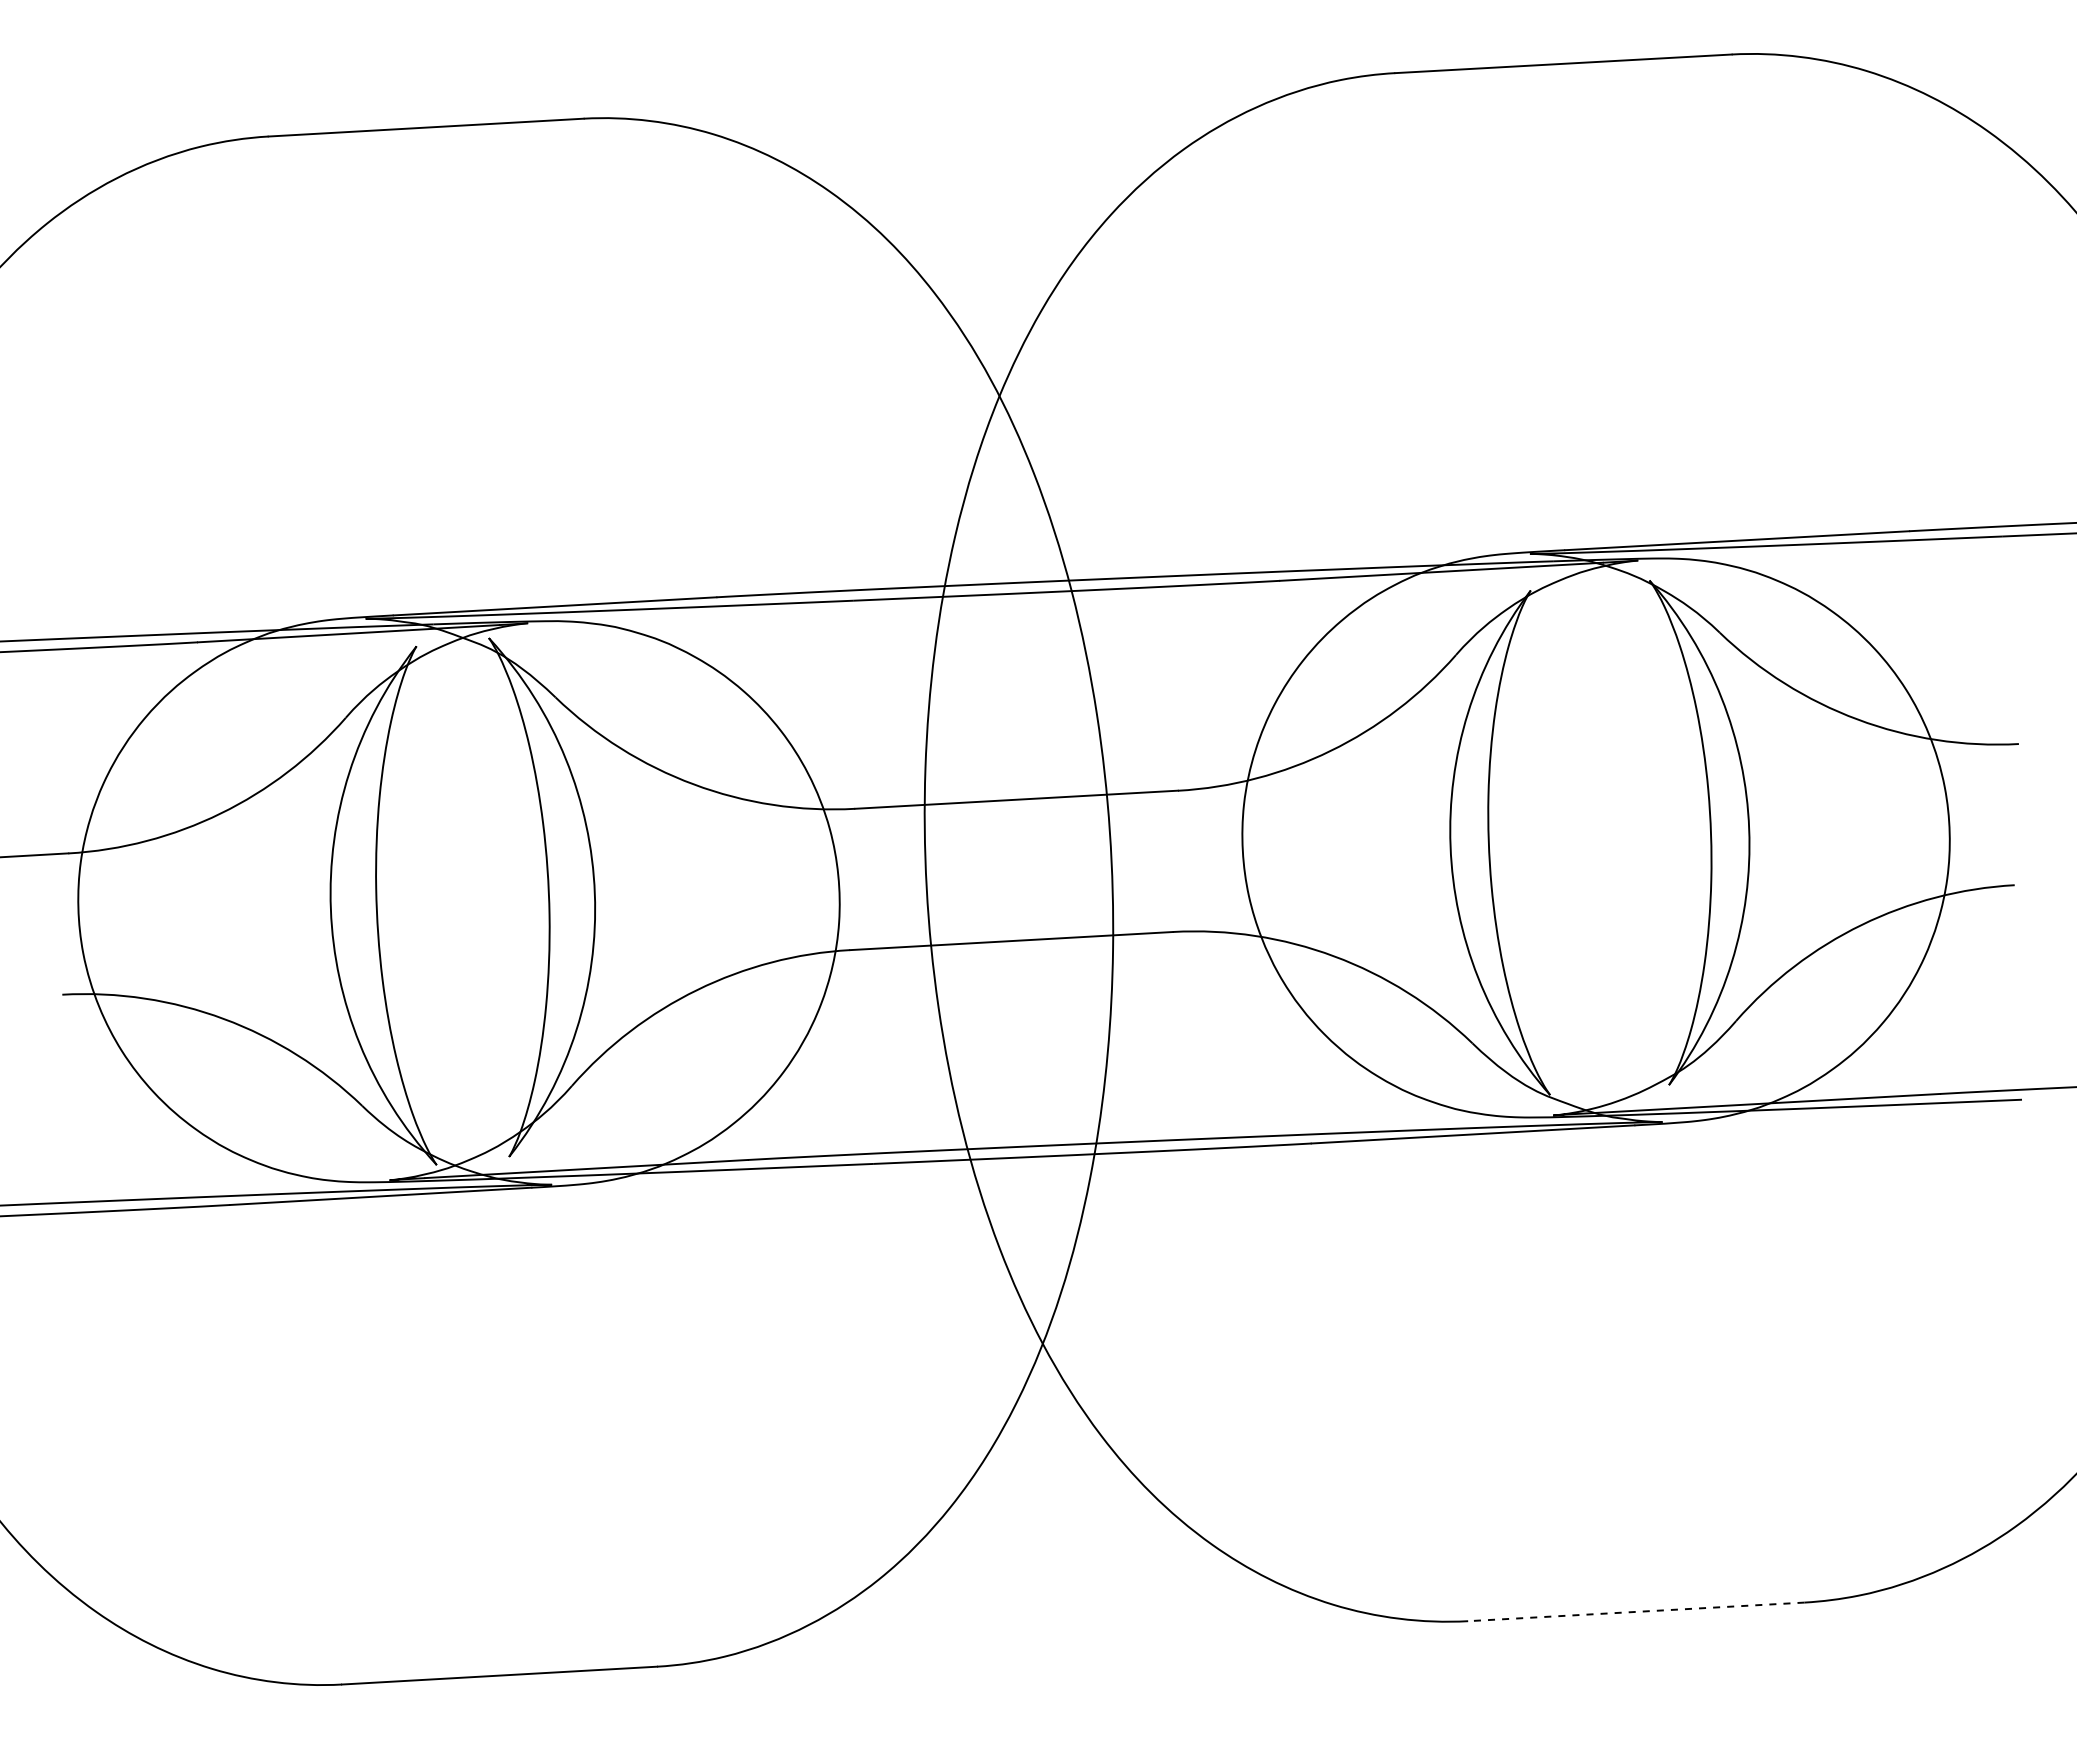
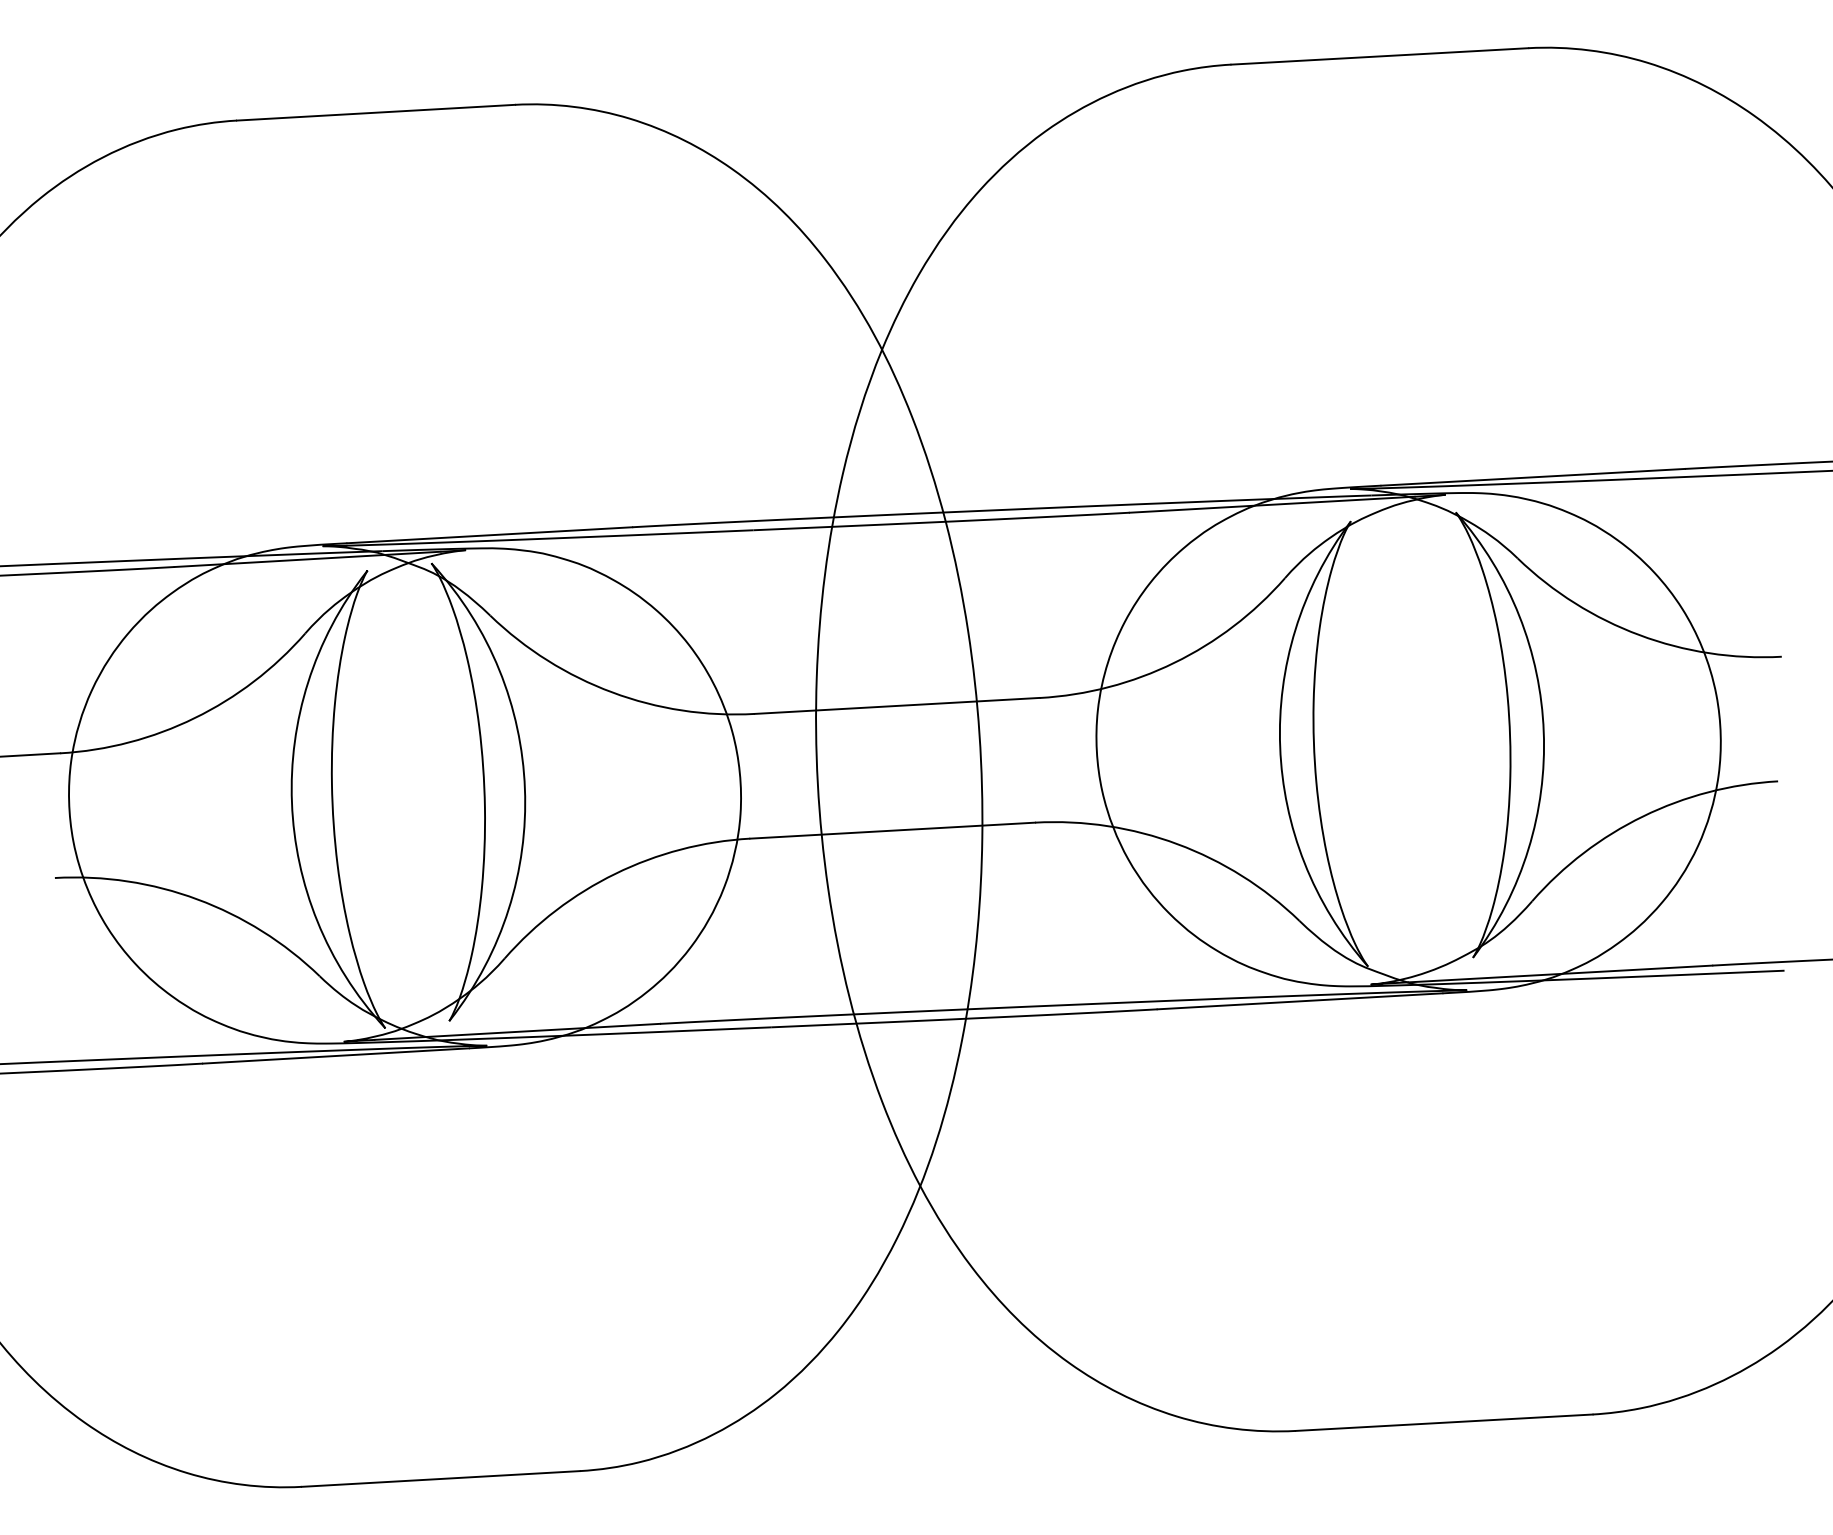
line: (1635, 1611) -> (1443, 1422), dashed -> solid

